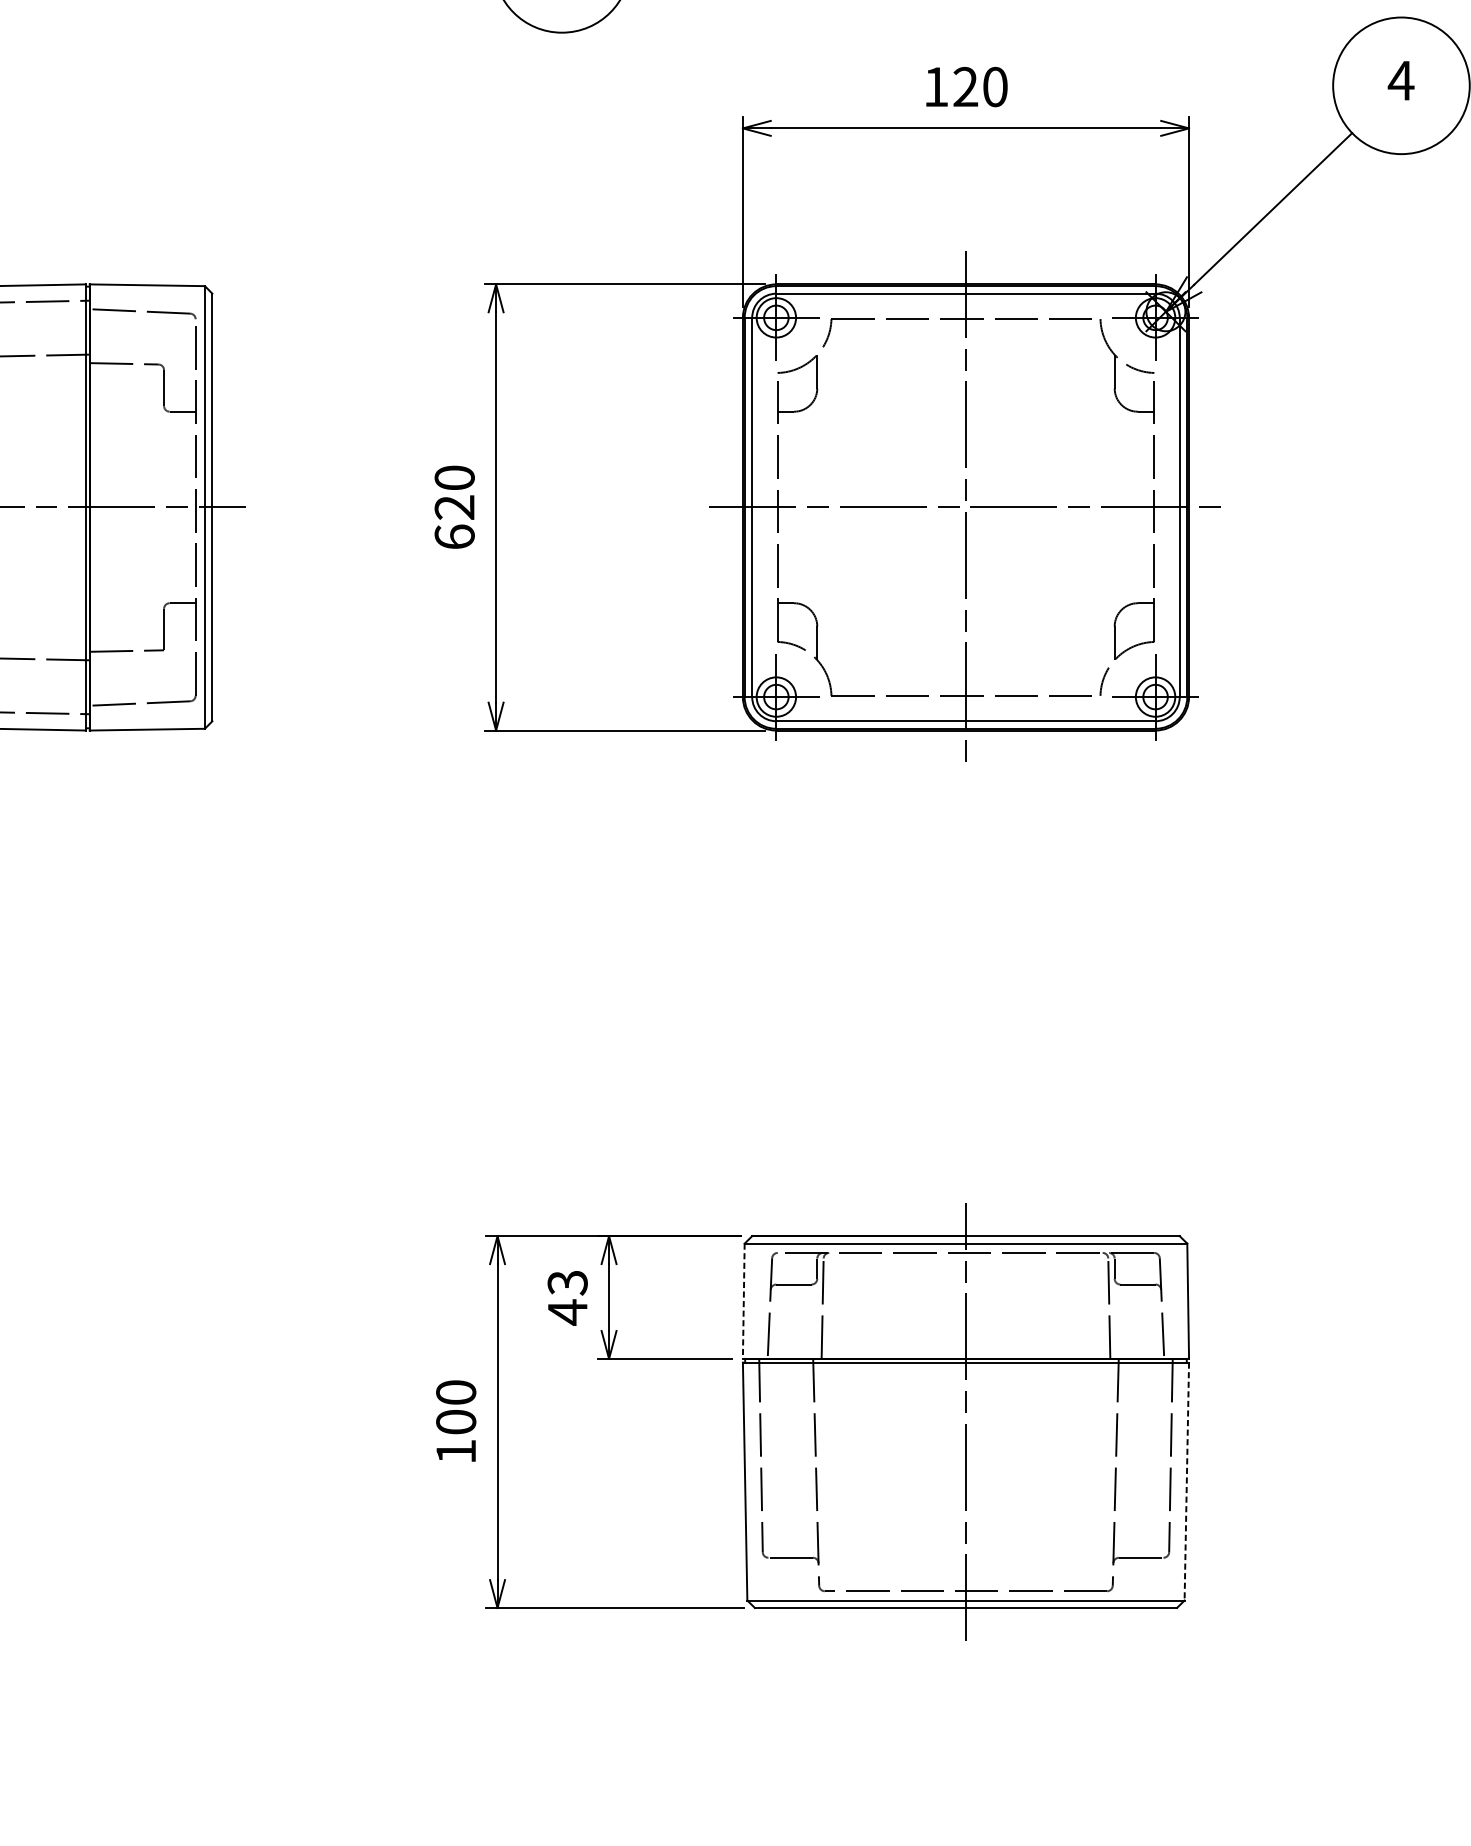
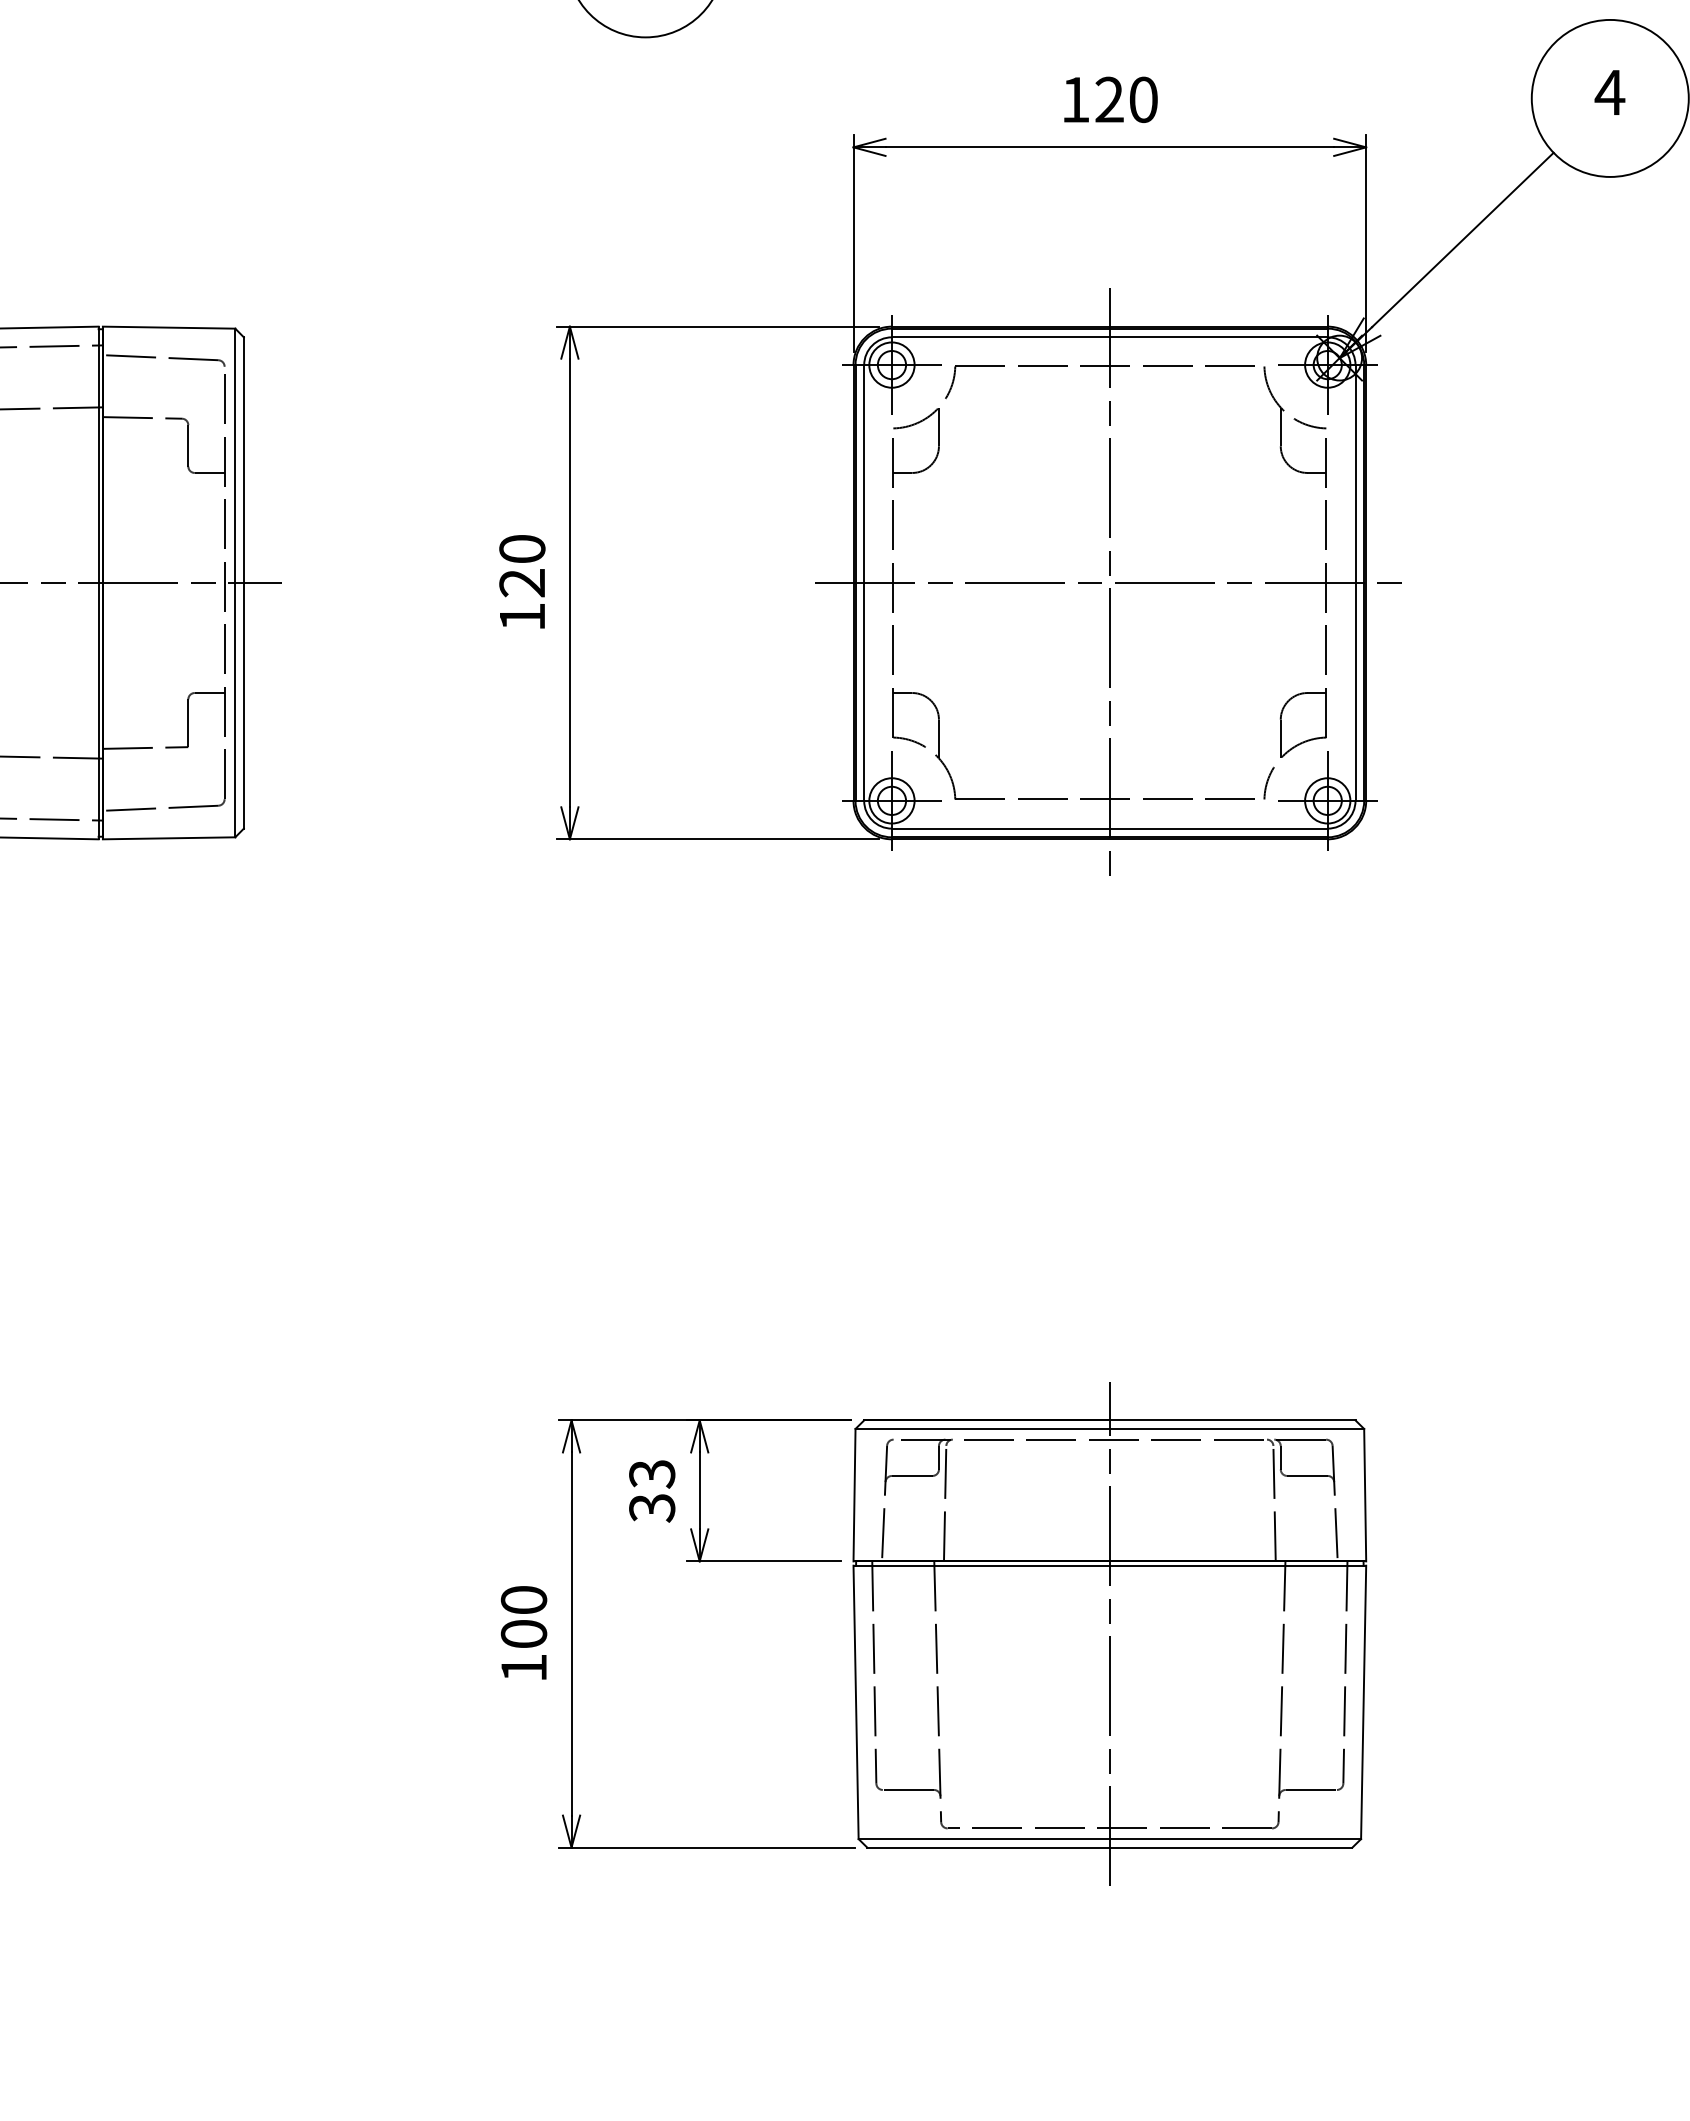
text: (454, 536) -> (522, 616), 620 -> 120
line: (743, 1301) -> (854, 1495), dashed -> solid
text: (567, 1311) -> (652, 1507), 43 -> 33
line: (1186, 1481) -> (1363, 1702), dashed -> solid

